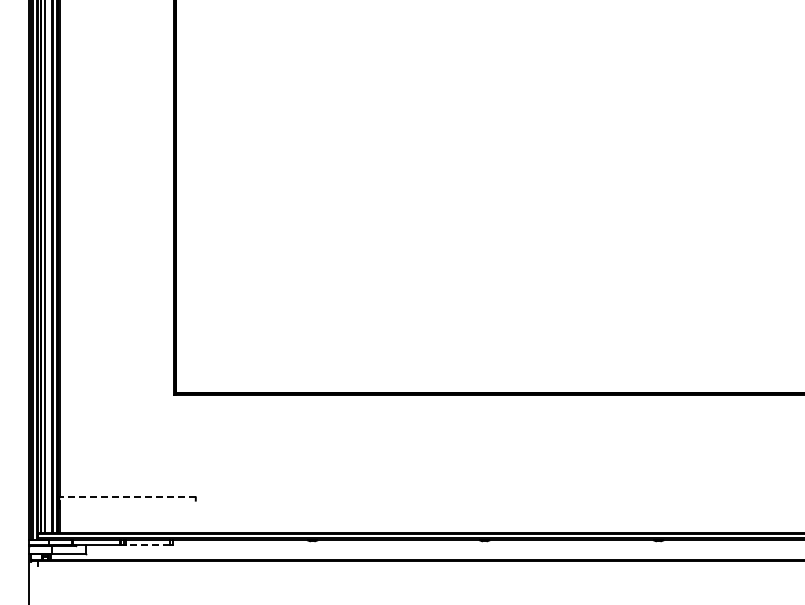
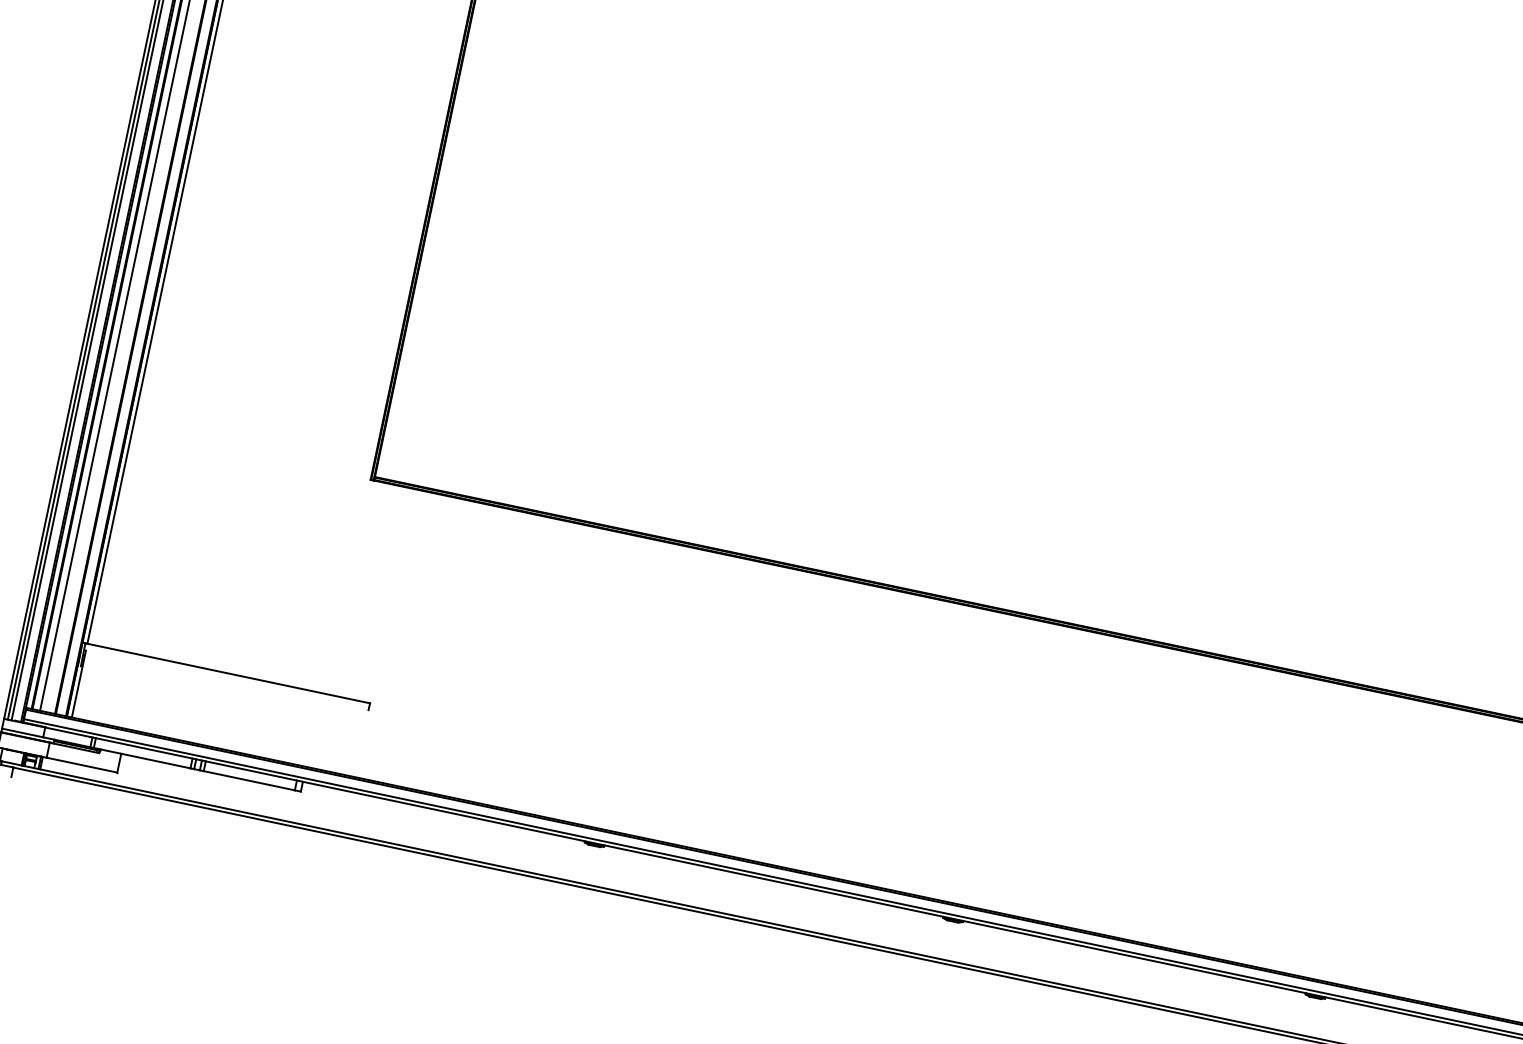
line: (127, 497) -> (227, 673), dashed -> solid
line: (147, 544) -> (248, 780), dashed -> solid

